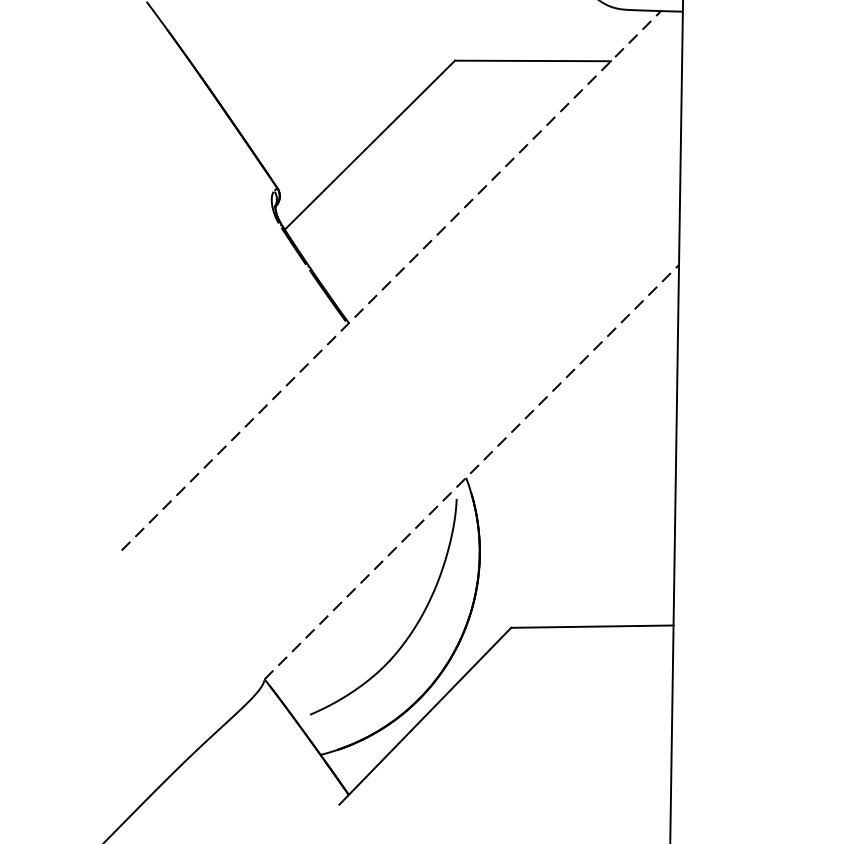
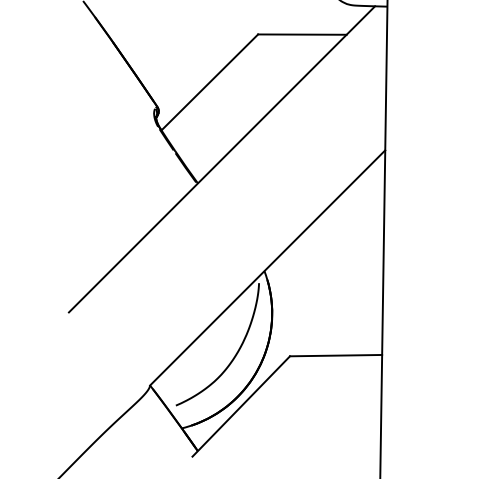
line: (392, 281) -> (222, 159), dashed -> solid
line: (473, 471) -> (268, 267), dashed -> solid

